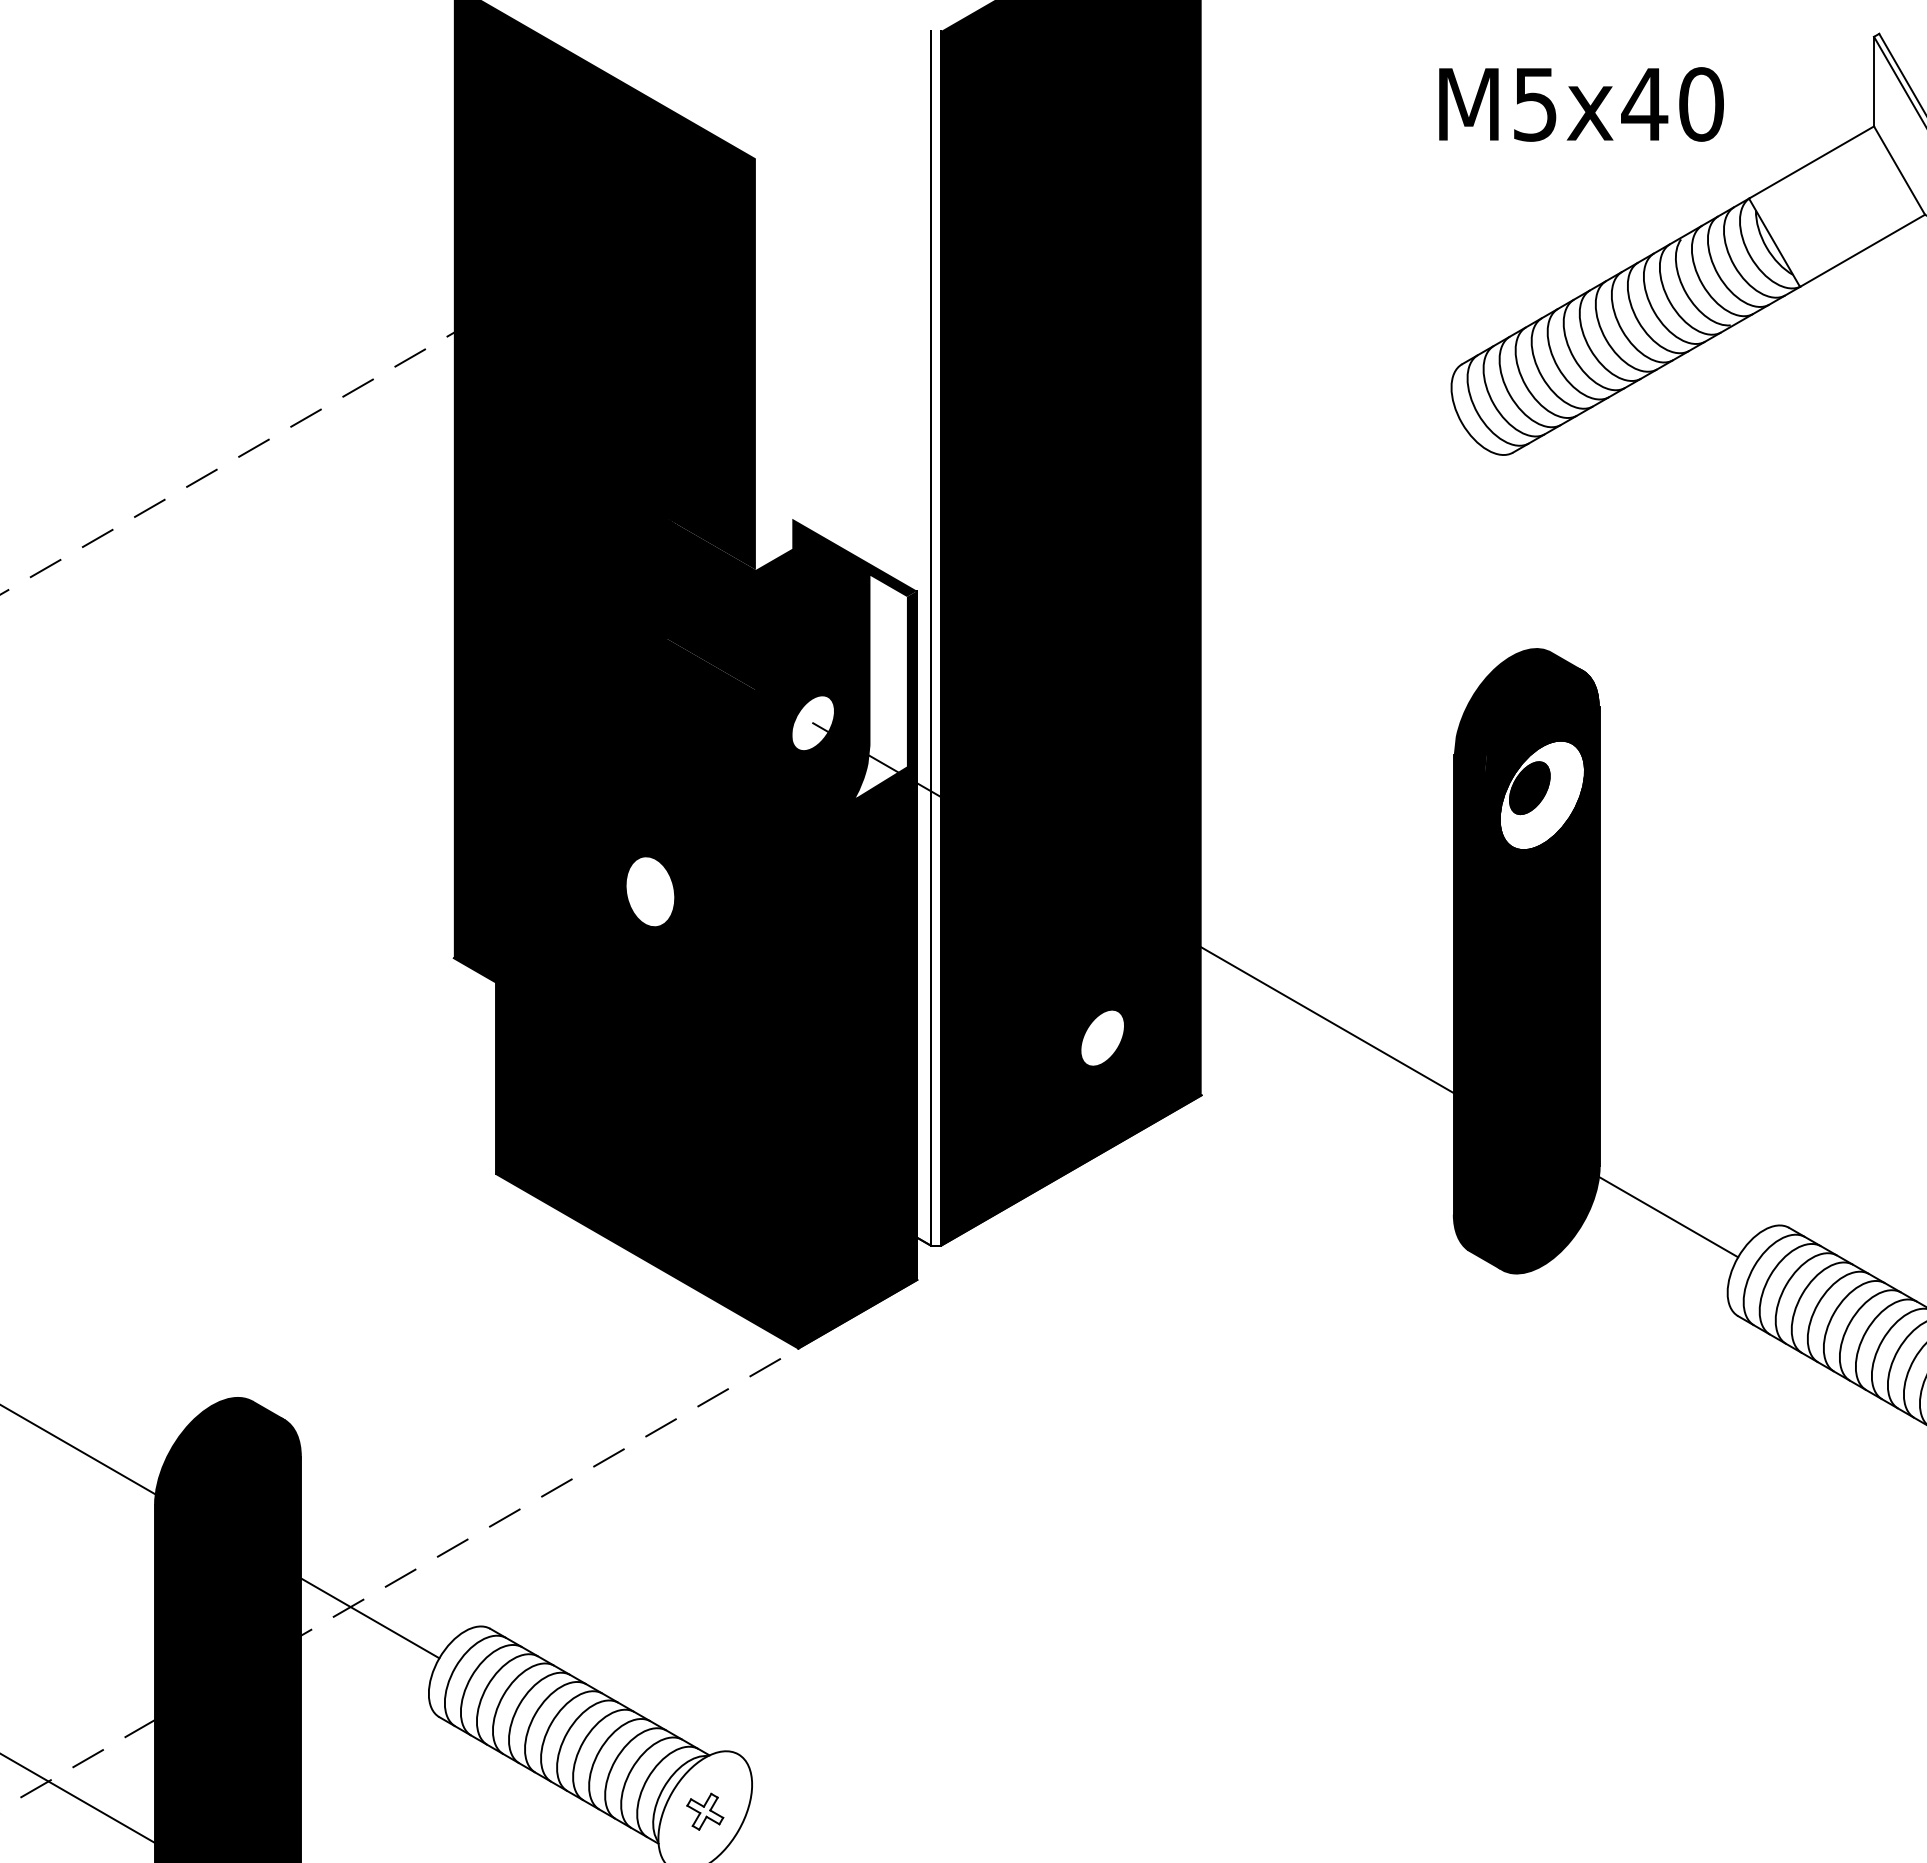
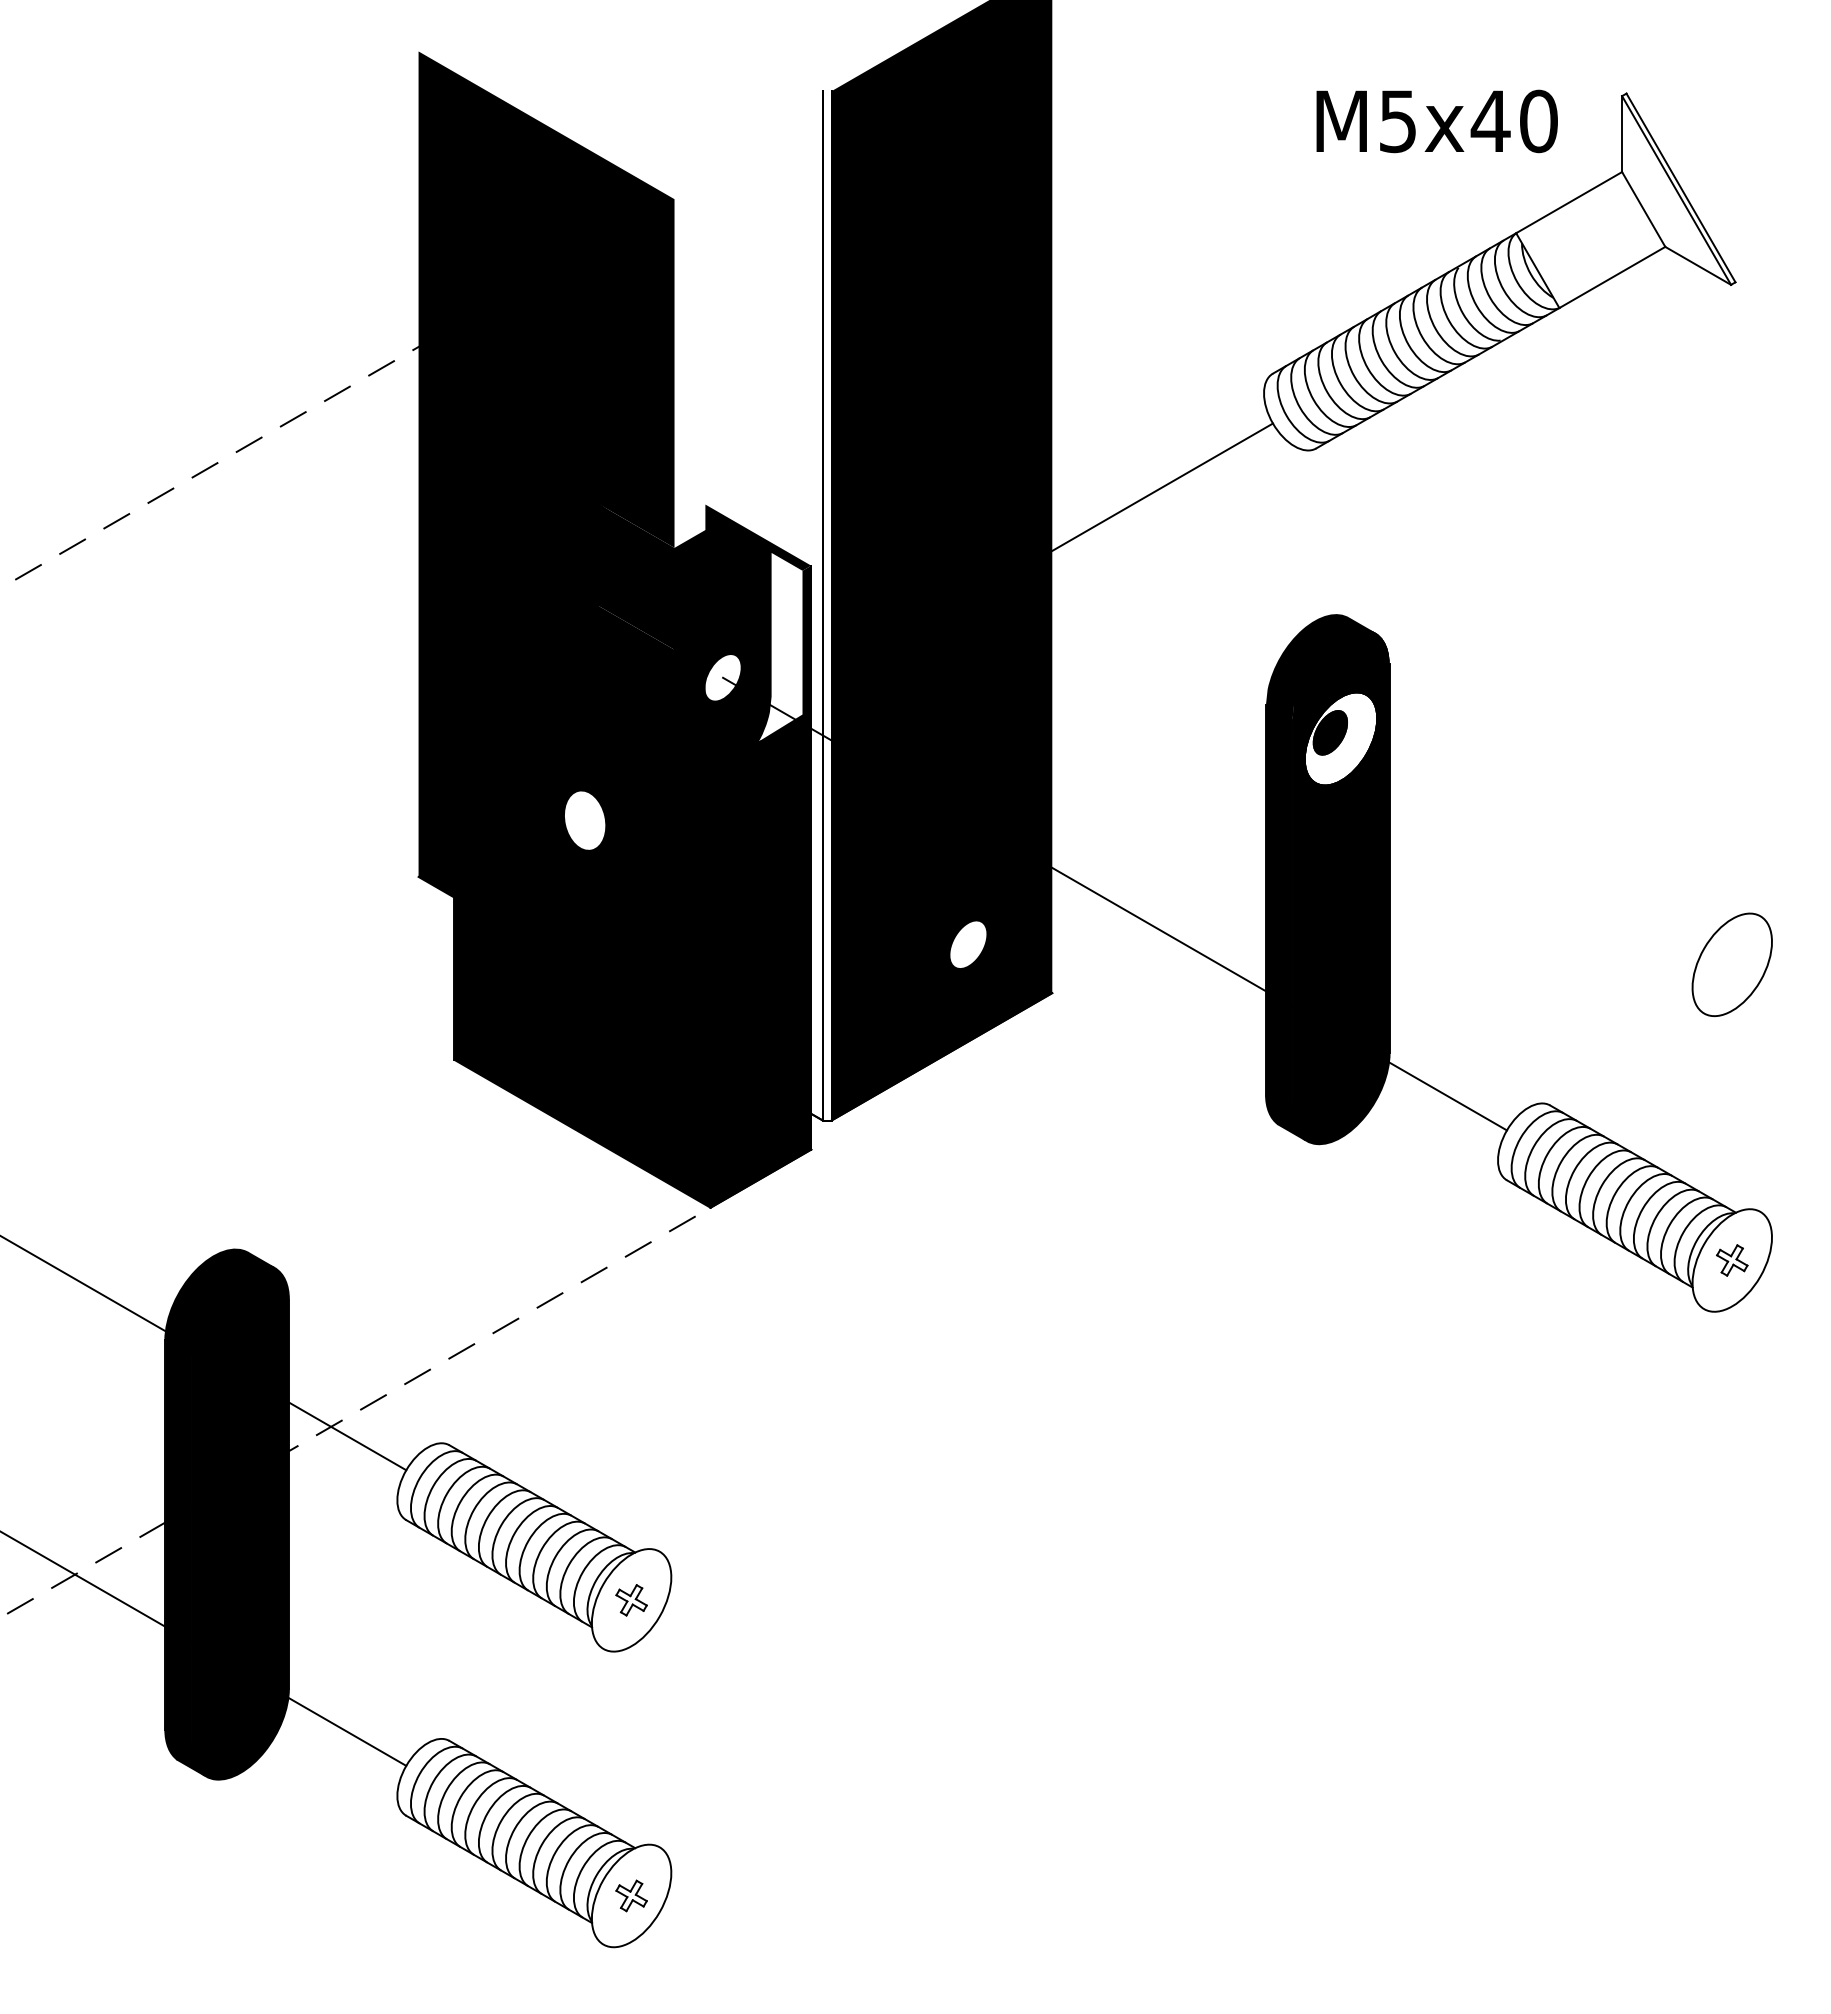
text: (1580, 104) -> (1436, 121), moved
line: (1331, 497) -> (1162, 486), added

